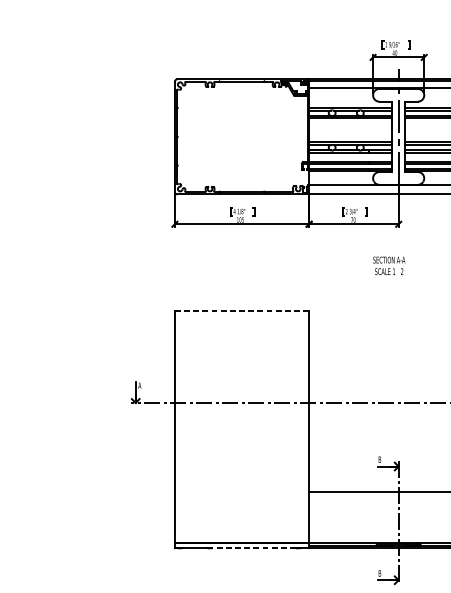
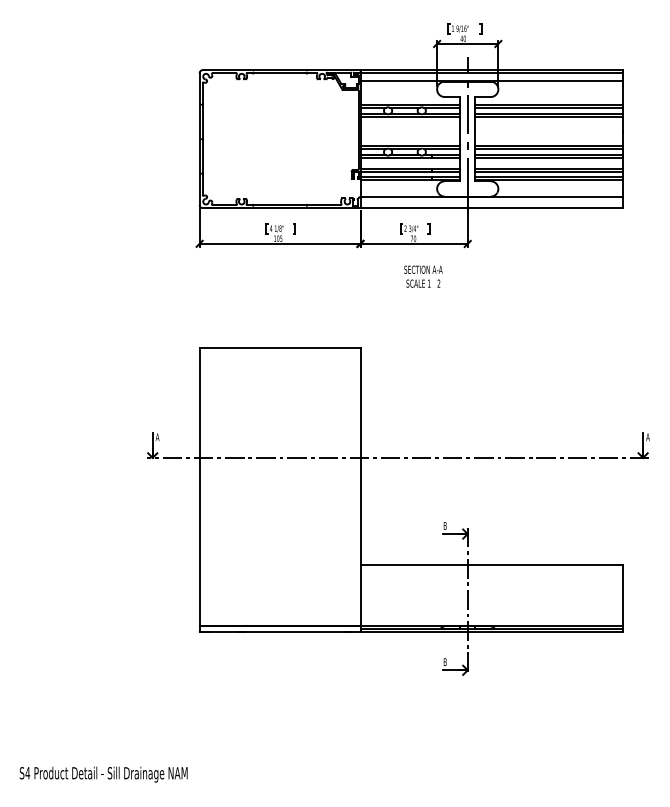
text: (389, 265) -> (423, 276), moved
line: (241, 310) -> (279, 347), dashed -> solid
line: (254, 548) -> (294, 632), dashed -> solid

